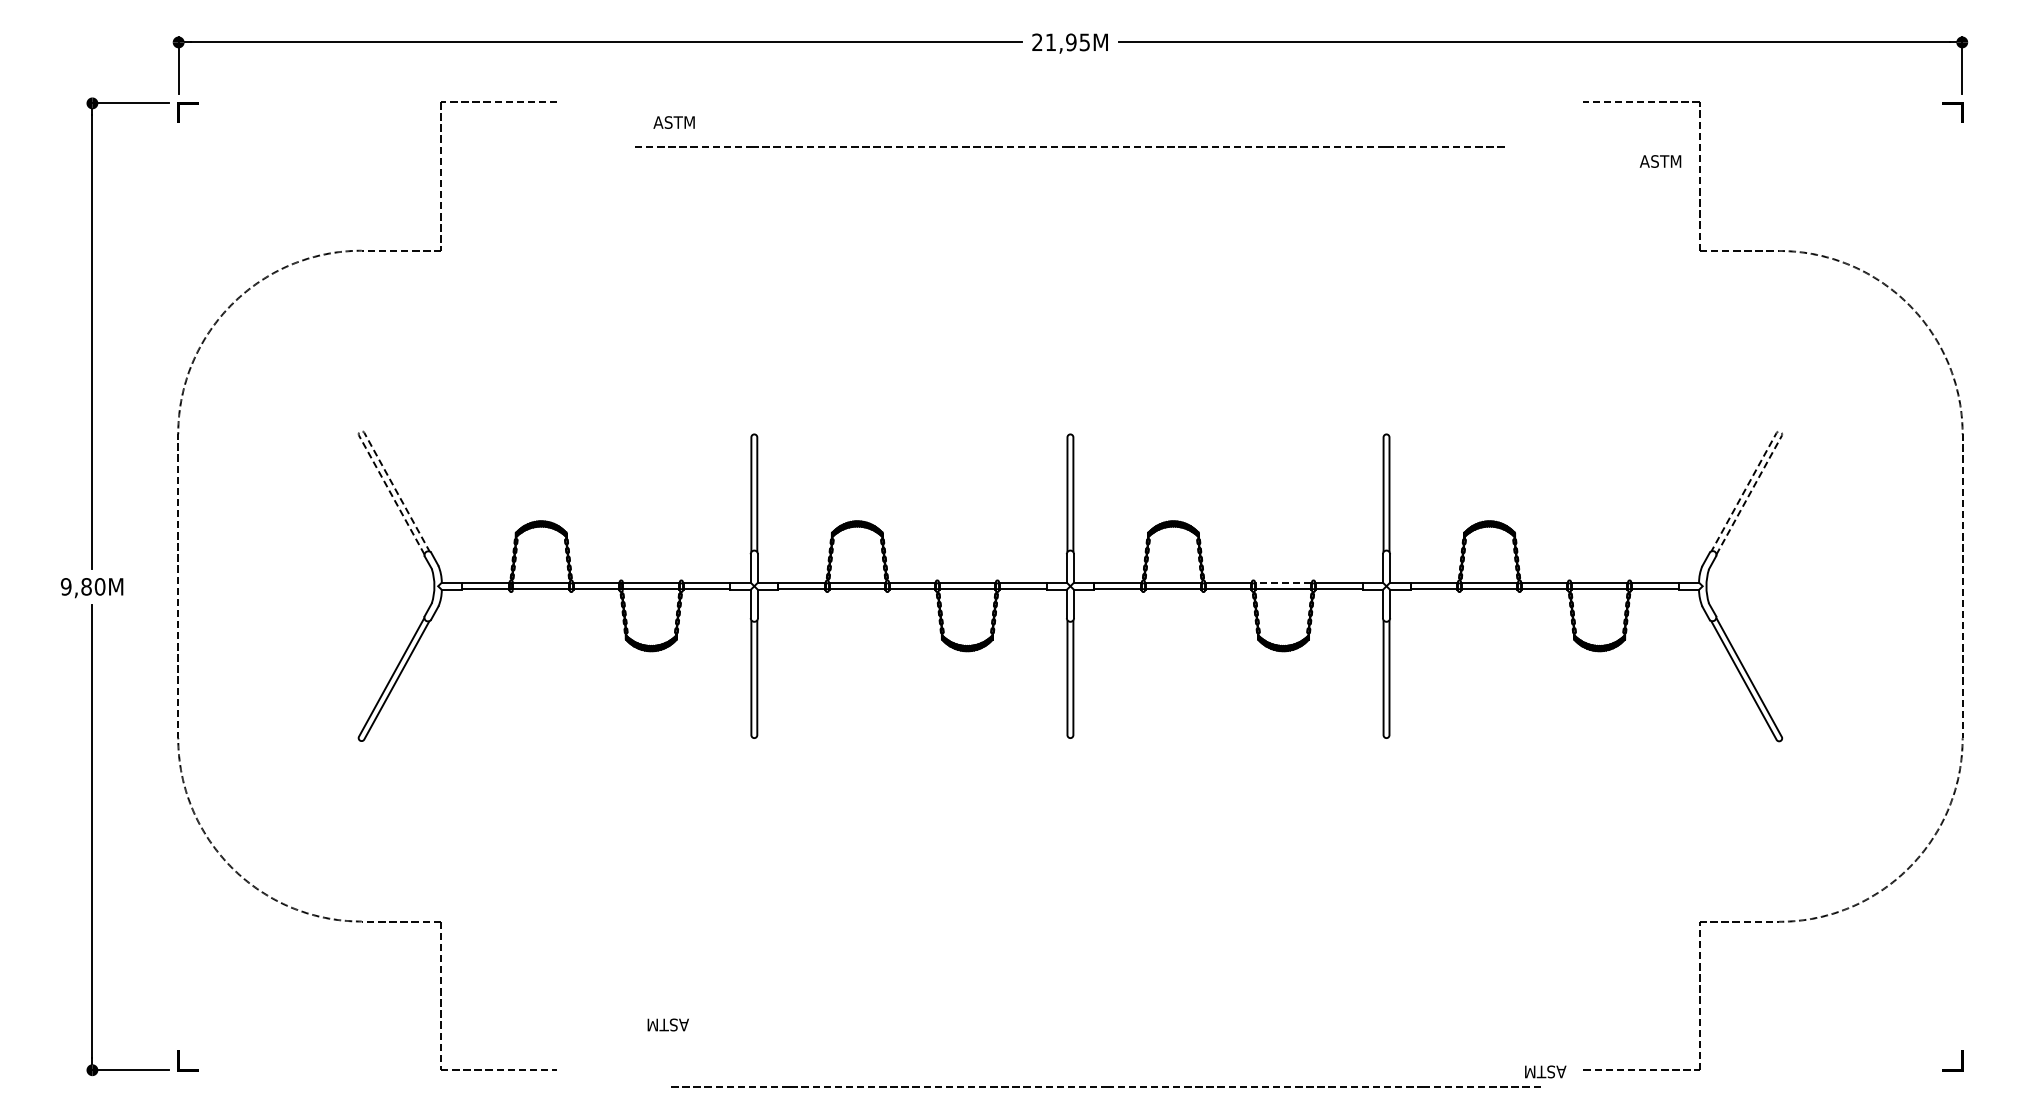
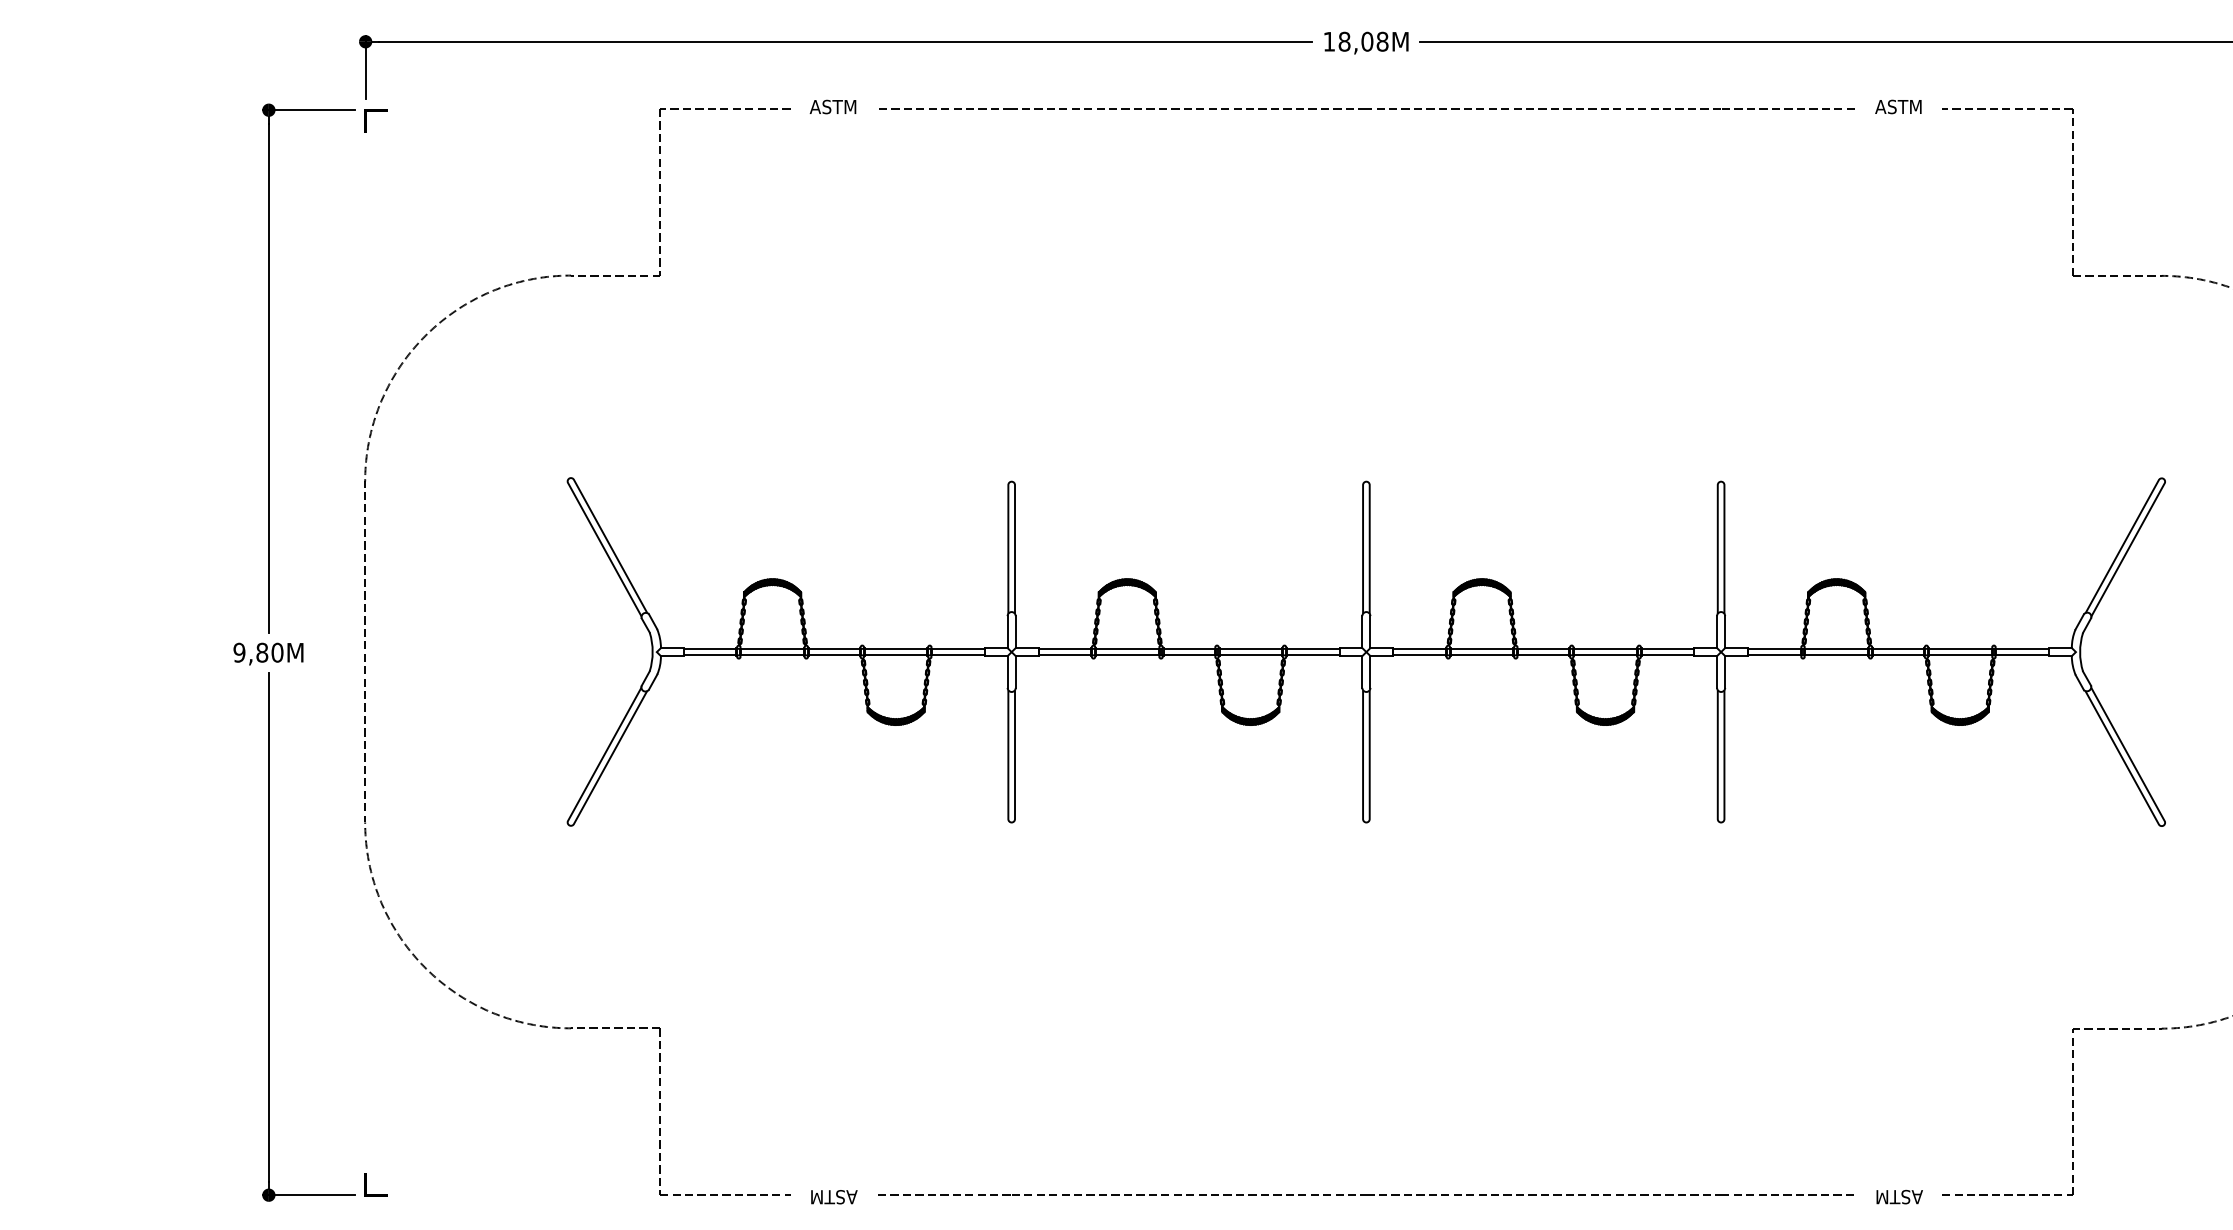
text: (1061, 42) -> (1356, 41), 21,95M -> 18,08M
text: (673, 122) -> (832, 106), moved
line: (1069, 146) -> (1366, 108), moved
text: (1660, 161) -> (1898, 106), moved
line: (360, 431) -> (569, 478), dashed -> solid
line: (1780, 431) -> (2163, 478), dashed -> solid
line: (1283, 583) -> (1605, 648), dashed -> solid
text: (667, 1024) -> (833, 1196), moved
line: (1105, 1086) -> (1365, 1194), moved

